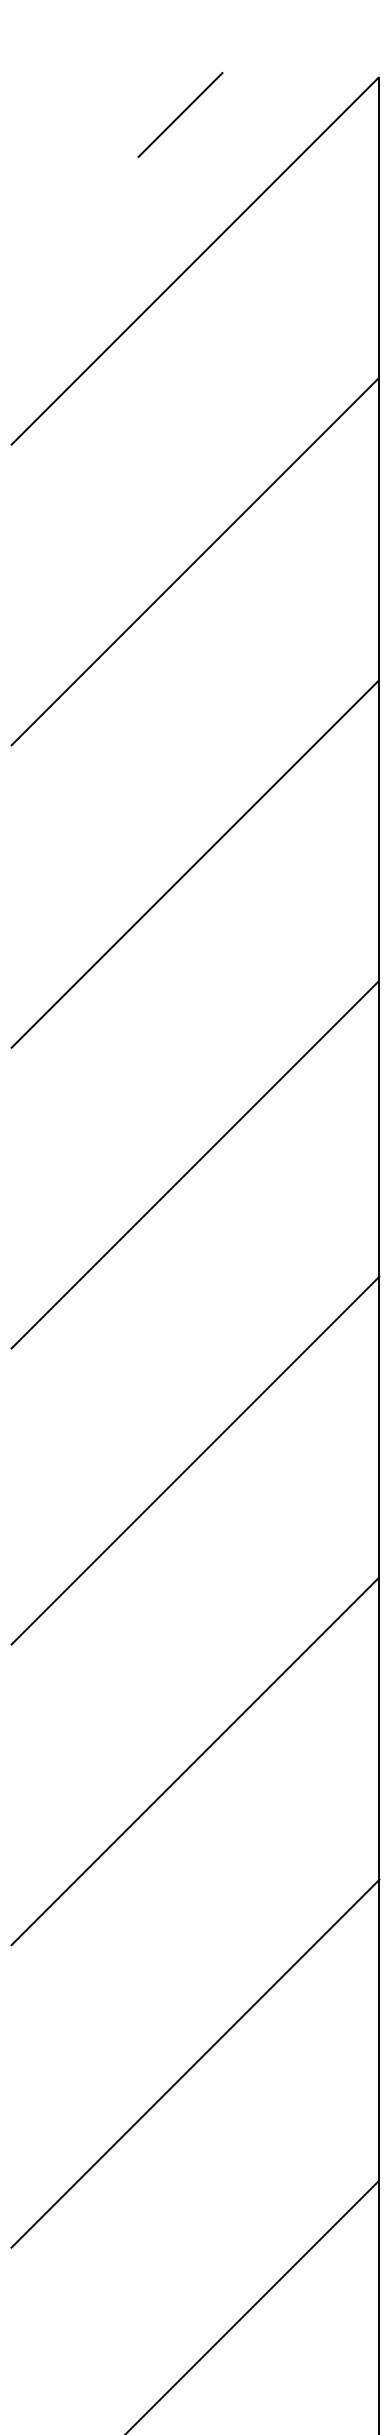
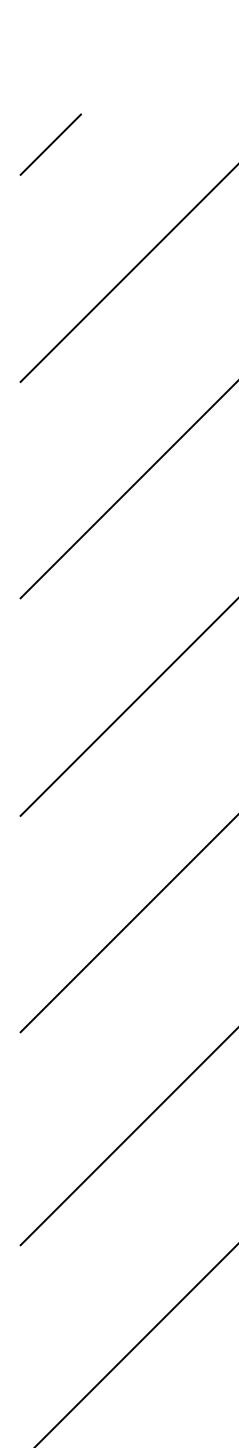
line: (180, 114) -> (50, 144), moved

